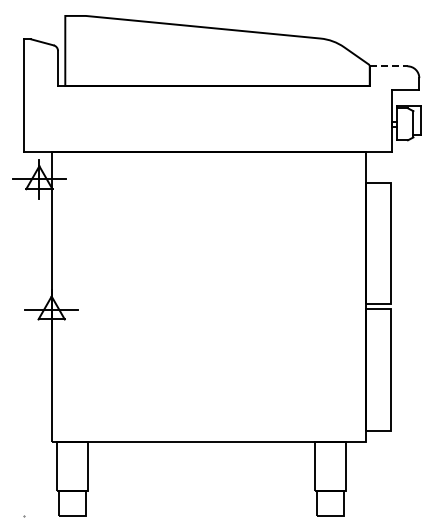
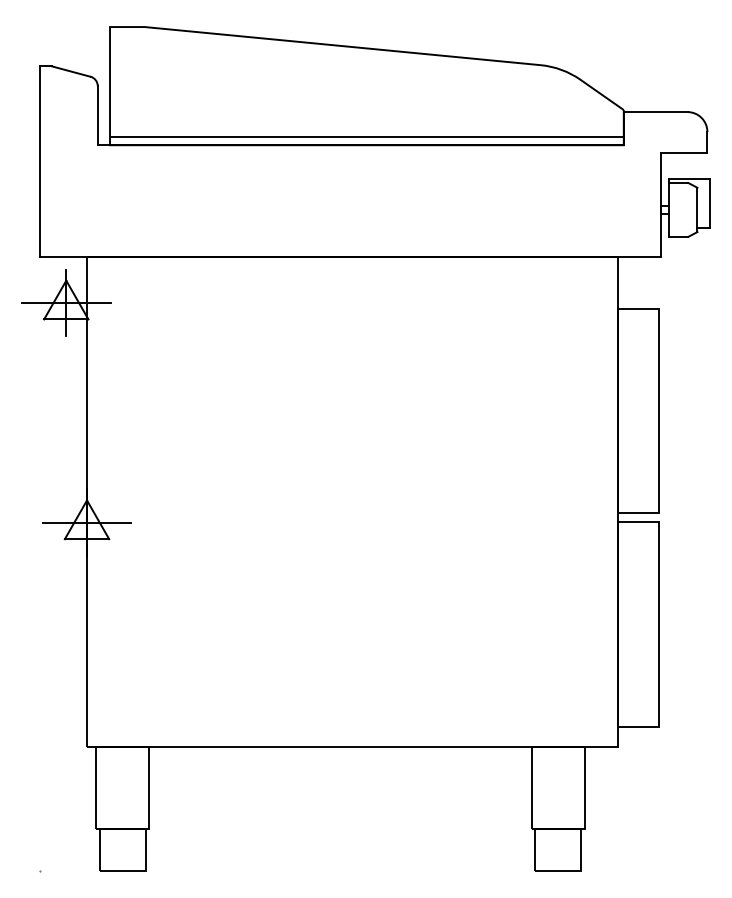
line: (388, 66) -> (655, 112), dashed -> solid
line: (217, 81) -> (366, 137), added

